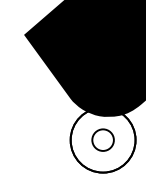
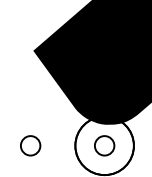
part: (20, 139) -> (30, 145), added

